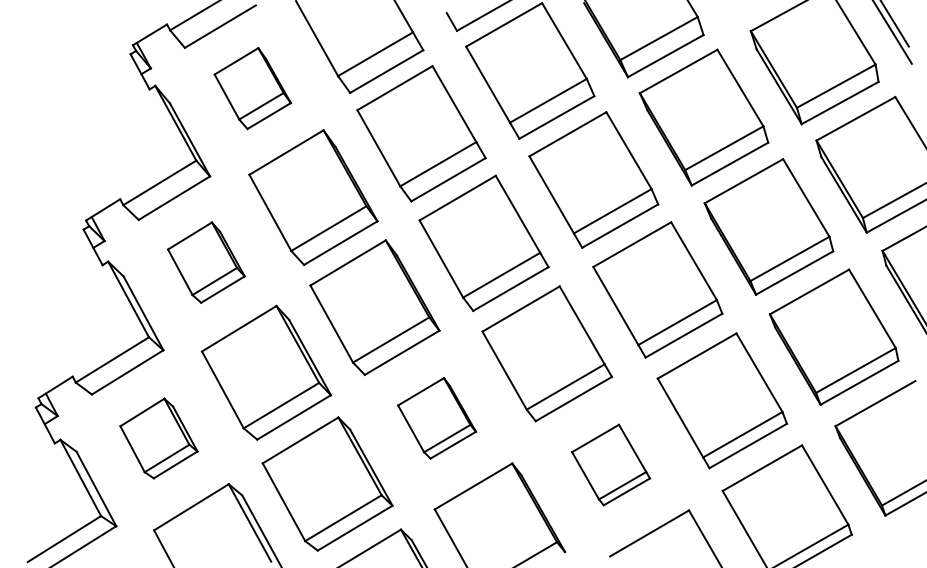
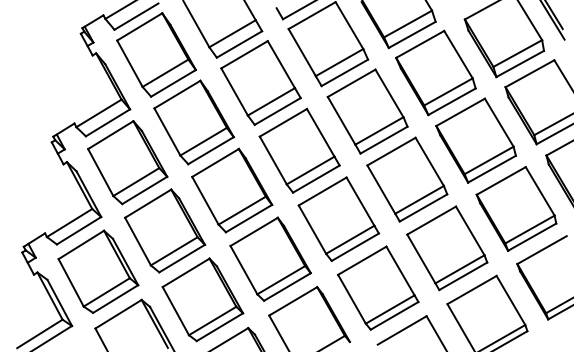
part: (252, 87) -> (156, 54), size x1.67
part: (205, 262) -> (127, 162), size x1.67
part: (436, 417) -> (270, 258), size x1.67
part: (159, 438) -> (98, 271), size x1.67
part: (611, 464) -> (378, 287), size x1.67

